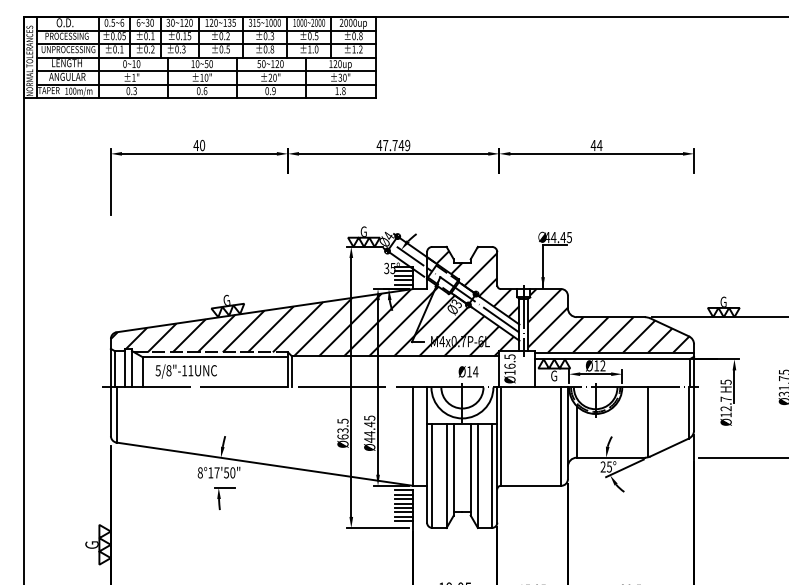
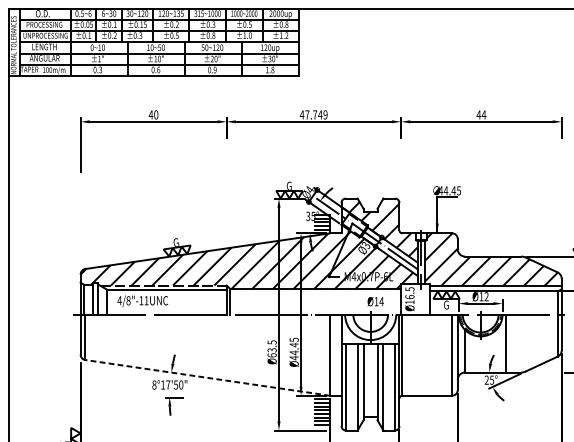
text: (157, 370) -> (119, 300), 5/8"-11UNC -> 4/8"-11UNC
line: (647, 422) -> (506, 343), moved
line: (264, 464) -> (207, 378), solid -> dashed

